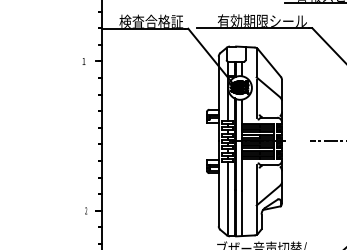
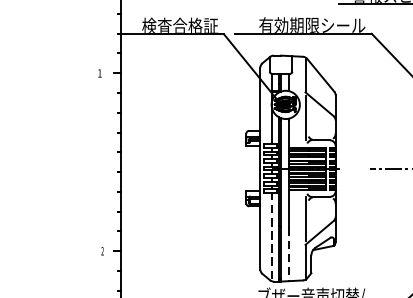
line: (228, 197) -> (271, 235), solid -> dashed
line: (242, 213) -> (288, 254), solid -> dashed

